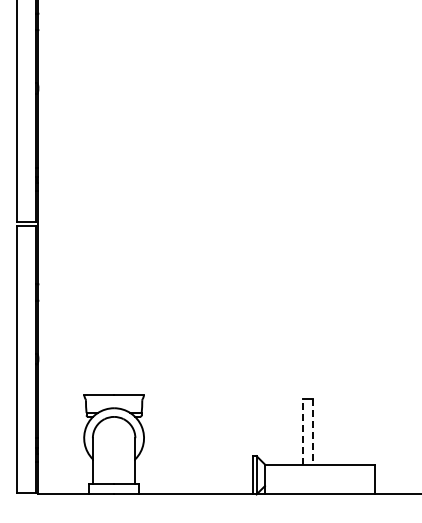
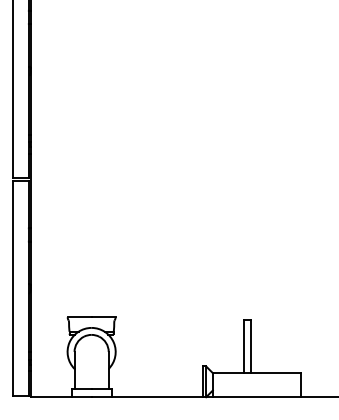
line: (303, 431) -> (243, 346), dashed -> solid
line: (312, 431) -> (251, 346), dashed -> solid

